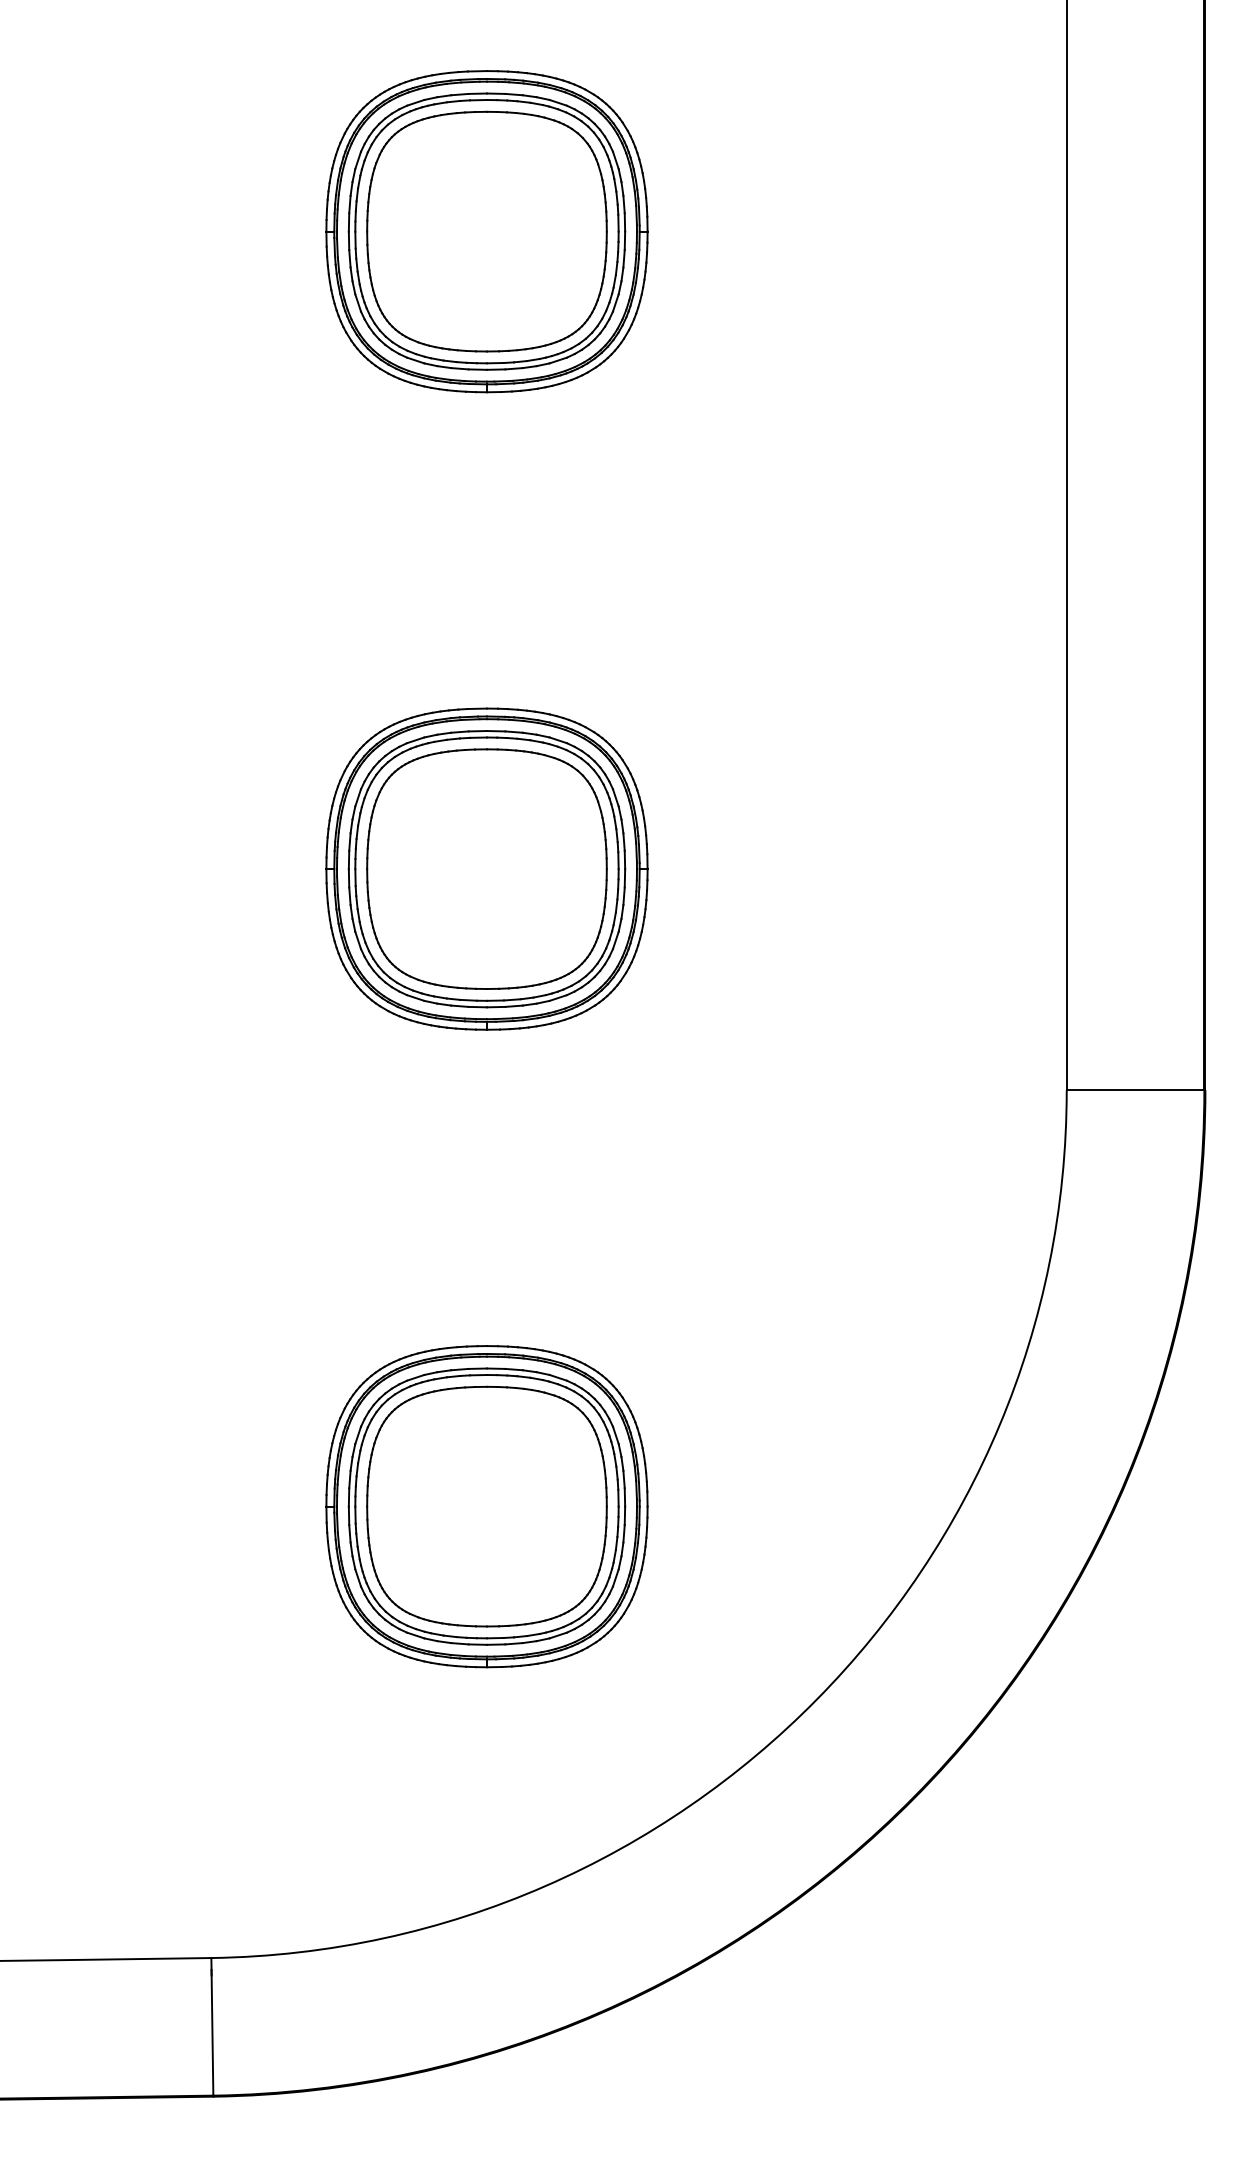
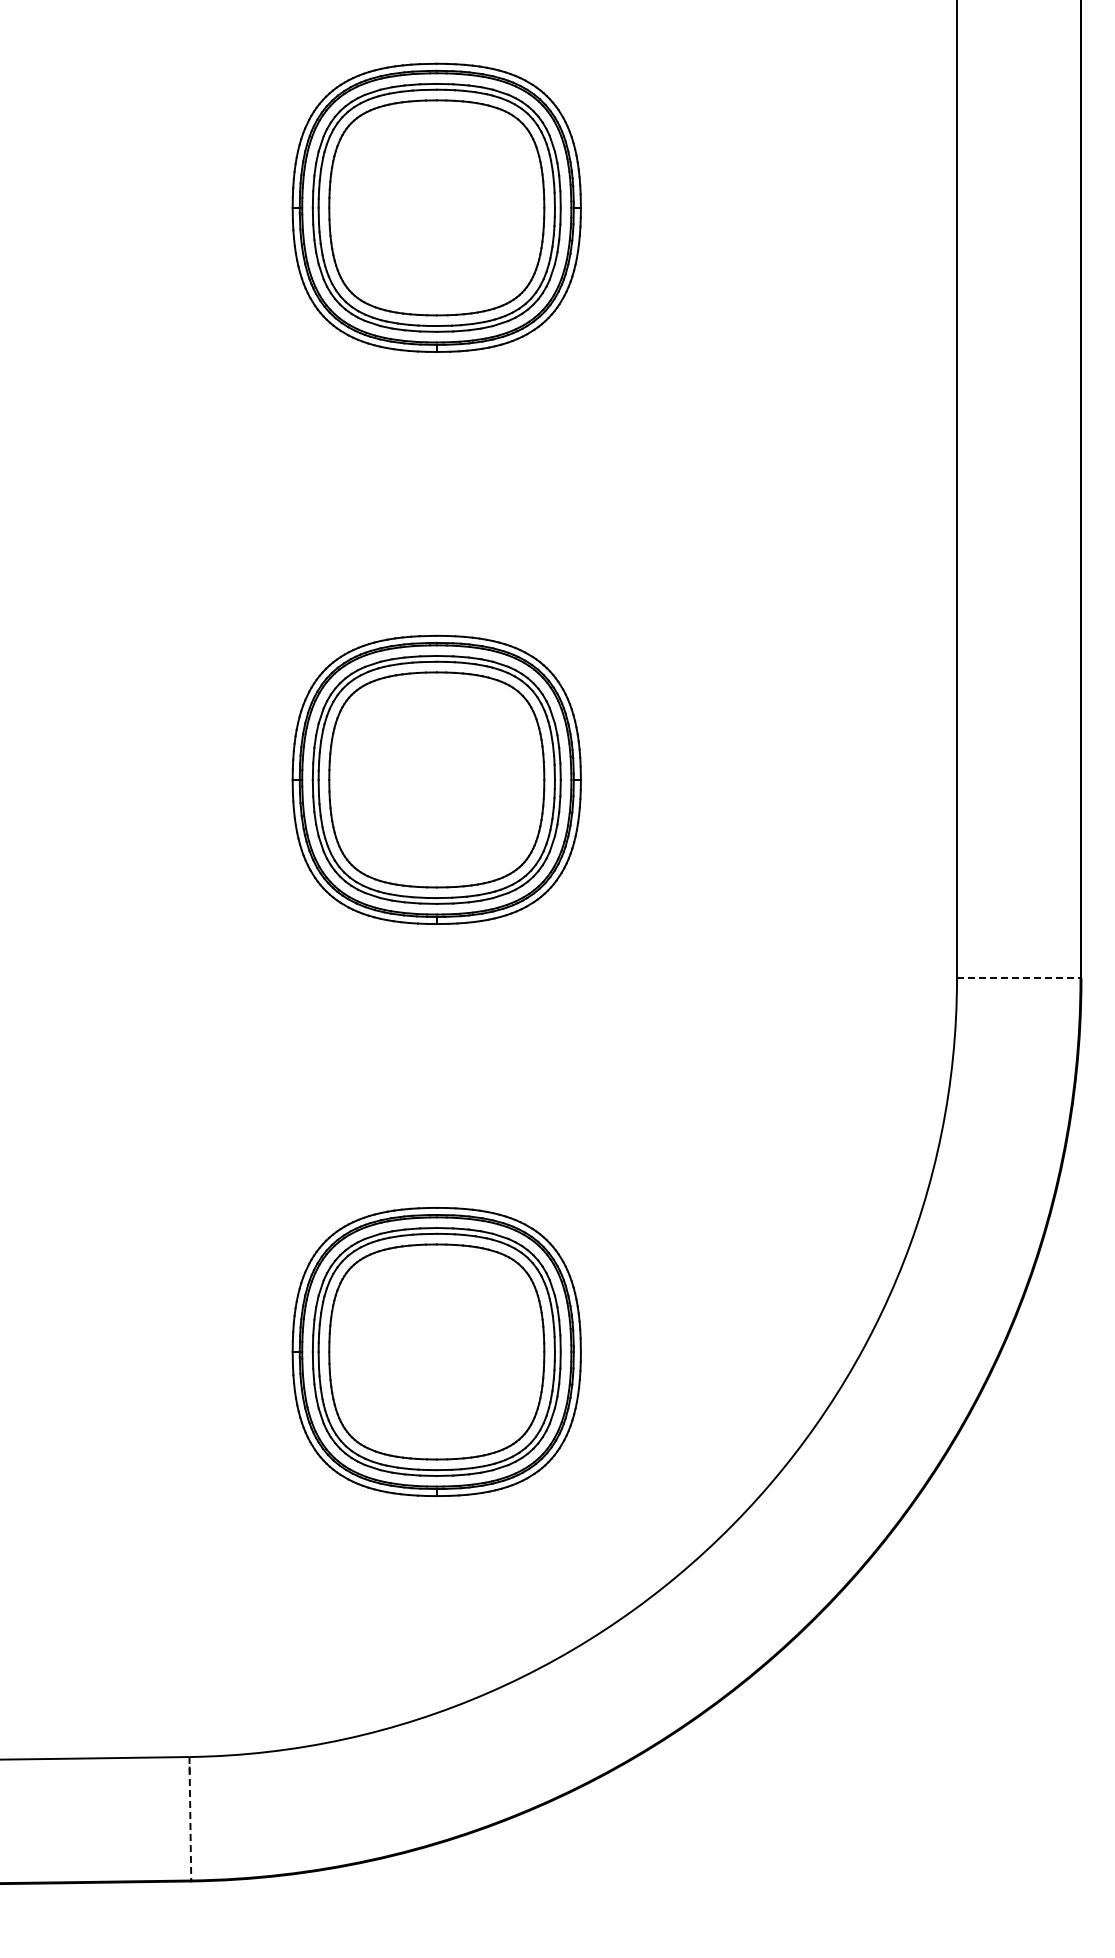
line: (1135, 1090) -> (1018, 978), solid -> dashed
line: (212, 2026) -> (190, 1818), solid -> dashed

